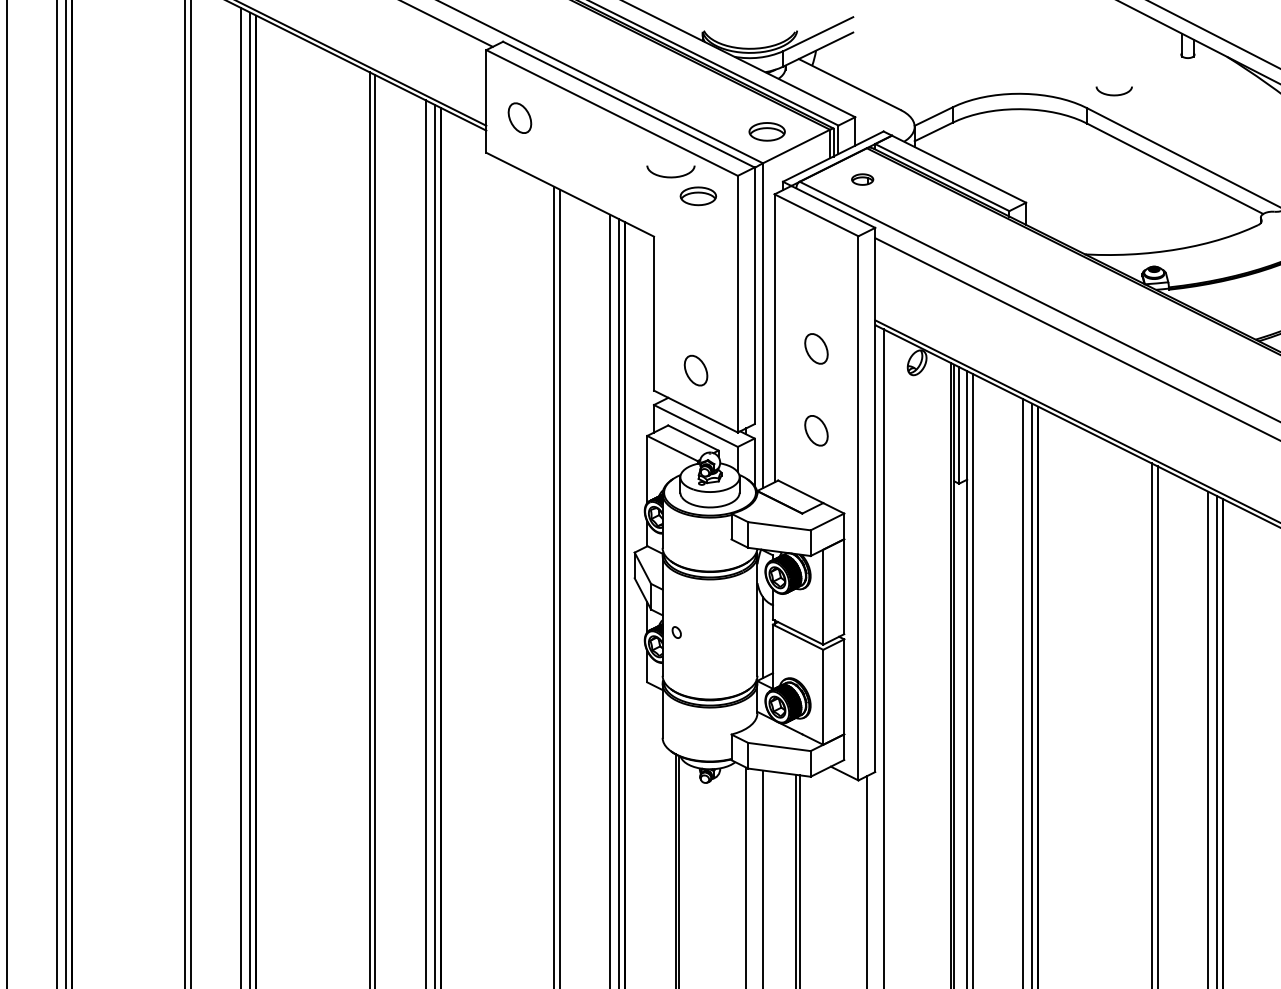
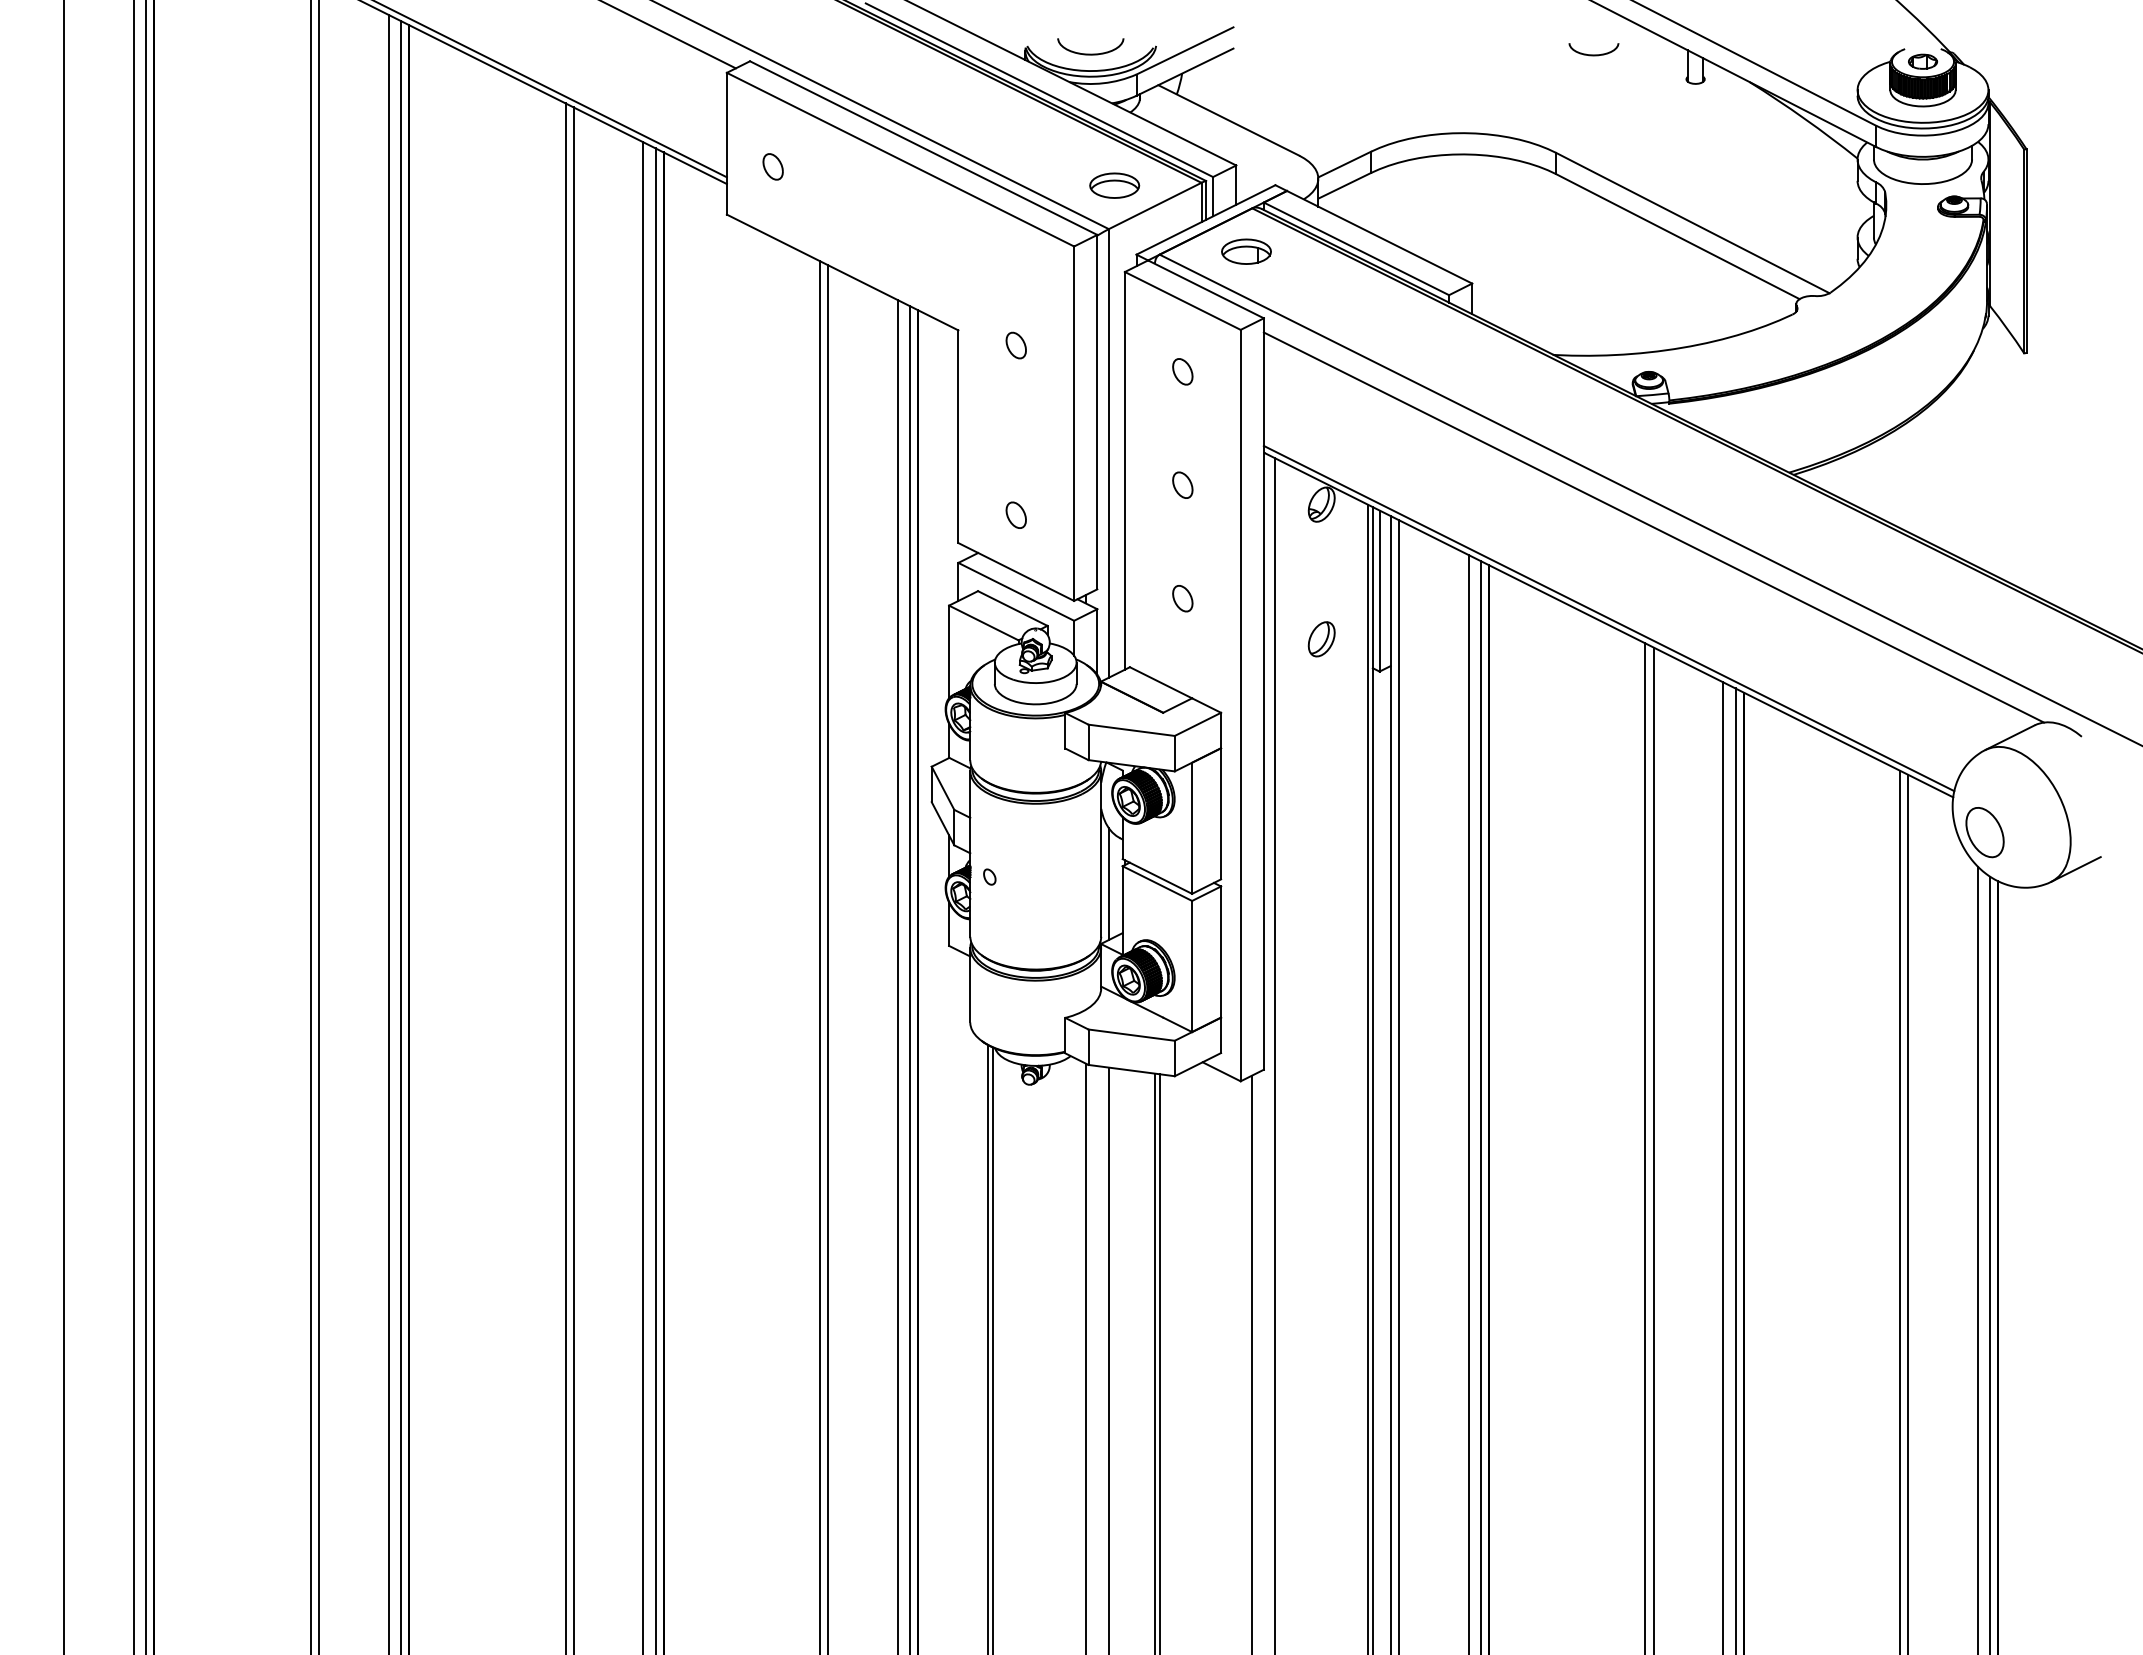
curve: (1113, 94) -> (1593, 54), moved
part: (519, 117) -> (772, 166), size x0.62
curve: (670, 176) -> (1090, 53), moved
part: (862, 179) -> (1246, 251), size x1.67
part: (698, 196) -> (1019, 274), removed
part: (695, 247) -> (1015, 345), added
part: (816, 266) -> (1182, 371), added
part: (816, 348) -> (1182, 484), size x0.62
part: (695, 369) -> (1015, 514), size x0.62
part: (816, 430) -> (1182, 598), size x0.62
part: (916, 460) -> (1321, 639), added

